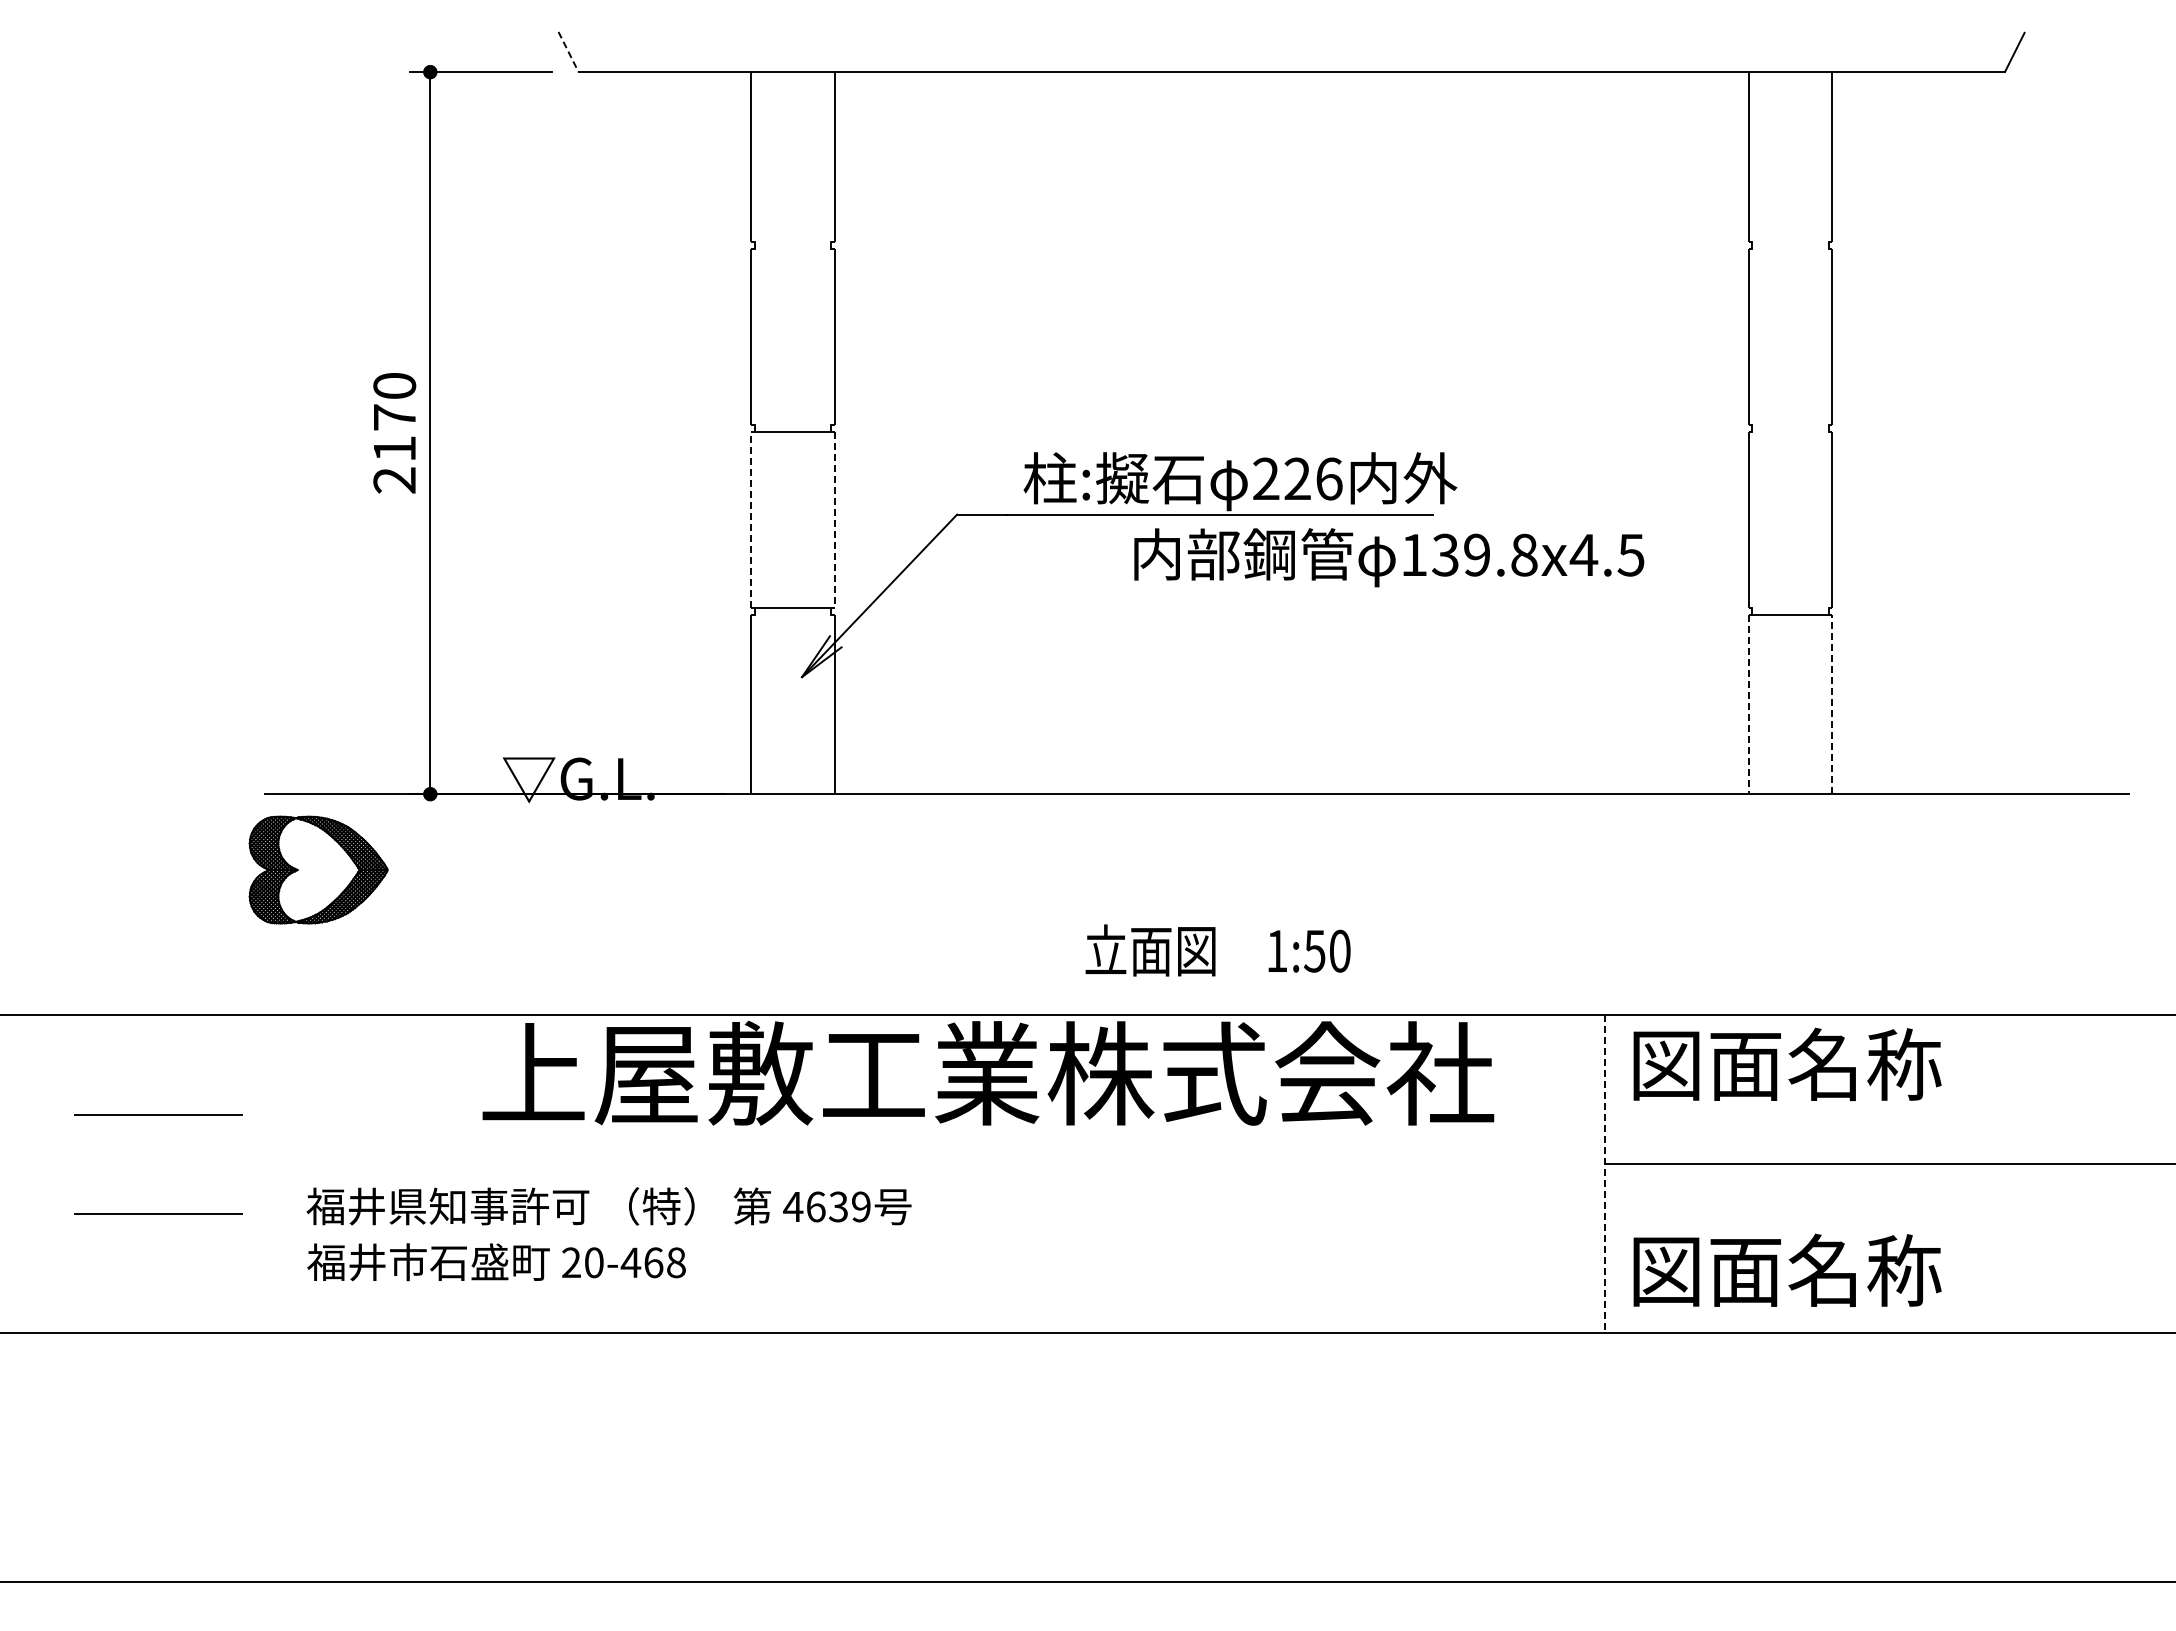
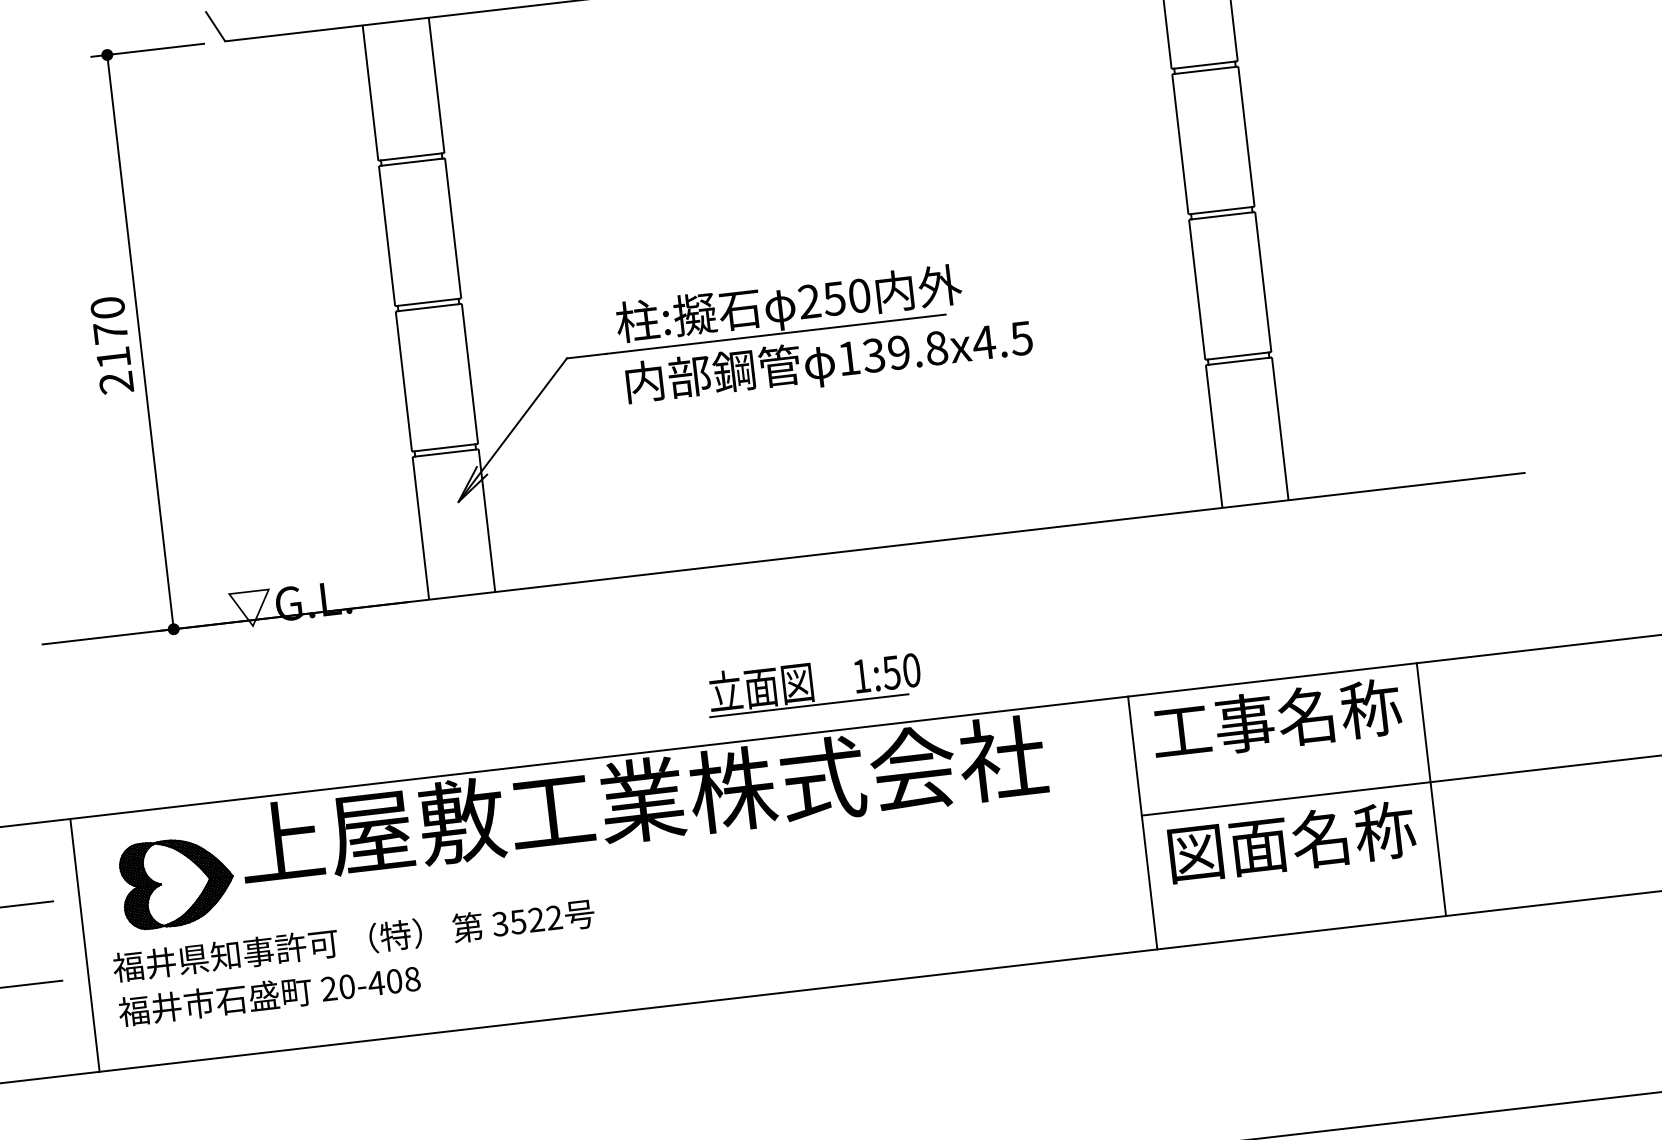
line: (568, 52) -> (215, 26), dashed -> solid
line: (792, 242) -> (410, 157), added
line: (1790, 242) -> (1204, 65), added
line: (792, 248) -> (411, 161), added
line: (1790, 248) -> (1205, 70), added
line: (792, 425) -> (427, 302), added
line: (1790, 425) -> (1221, 210), added
line: (1790, 431) -> (1222, 215), added
text: (1313, 478) -> (847, 296), 226 -> 250
line: (751, 519) -> (403, 381), dashed -> solid
line: (834, 520) -> (469, 374), dashed -> solid
text: (1389, 557) -> (829, 362), moved
line: (1790, 608) -> (1238, 356), added
line: (792, 614) -> (445, 453), added
line: (1748, 704) -> (1213, 436), dashed -> solid
line: (1832, 704) -> (1280, 428), dashed -> solid
part: (318, 869) -> (177, 882), moved
line: (1207, 980) -> (808, 705), added
text: (1705, 1064) -> (1212, 726), 図面名称 -> 工事名称
line: (274, 1173) -> (84, 945), added
line: (1604, 1173) -> (1142, 822), dashed -> solid
line: (1967, 1173) -> (1431, 789), added
text: (826, 1206) -> (526, 920), 4639 -> 3522
text: (653, 1262) -> (394, 981), 20-468 -> 20-408
text: (1787, 1269) -> (1292, 841), moved

